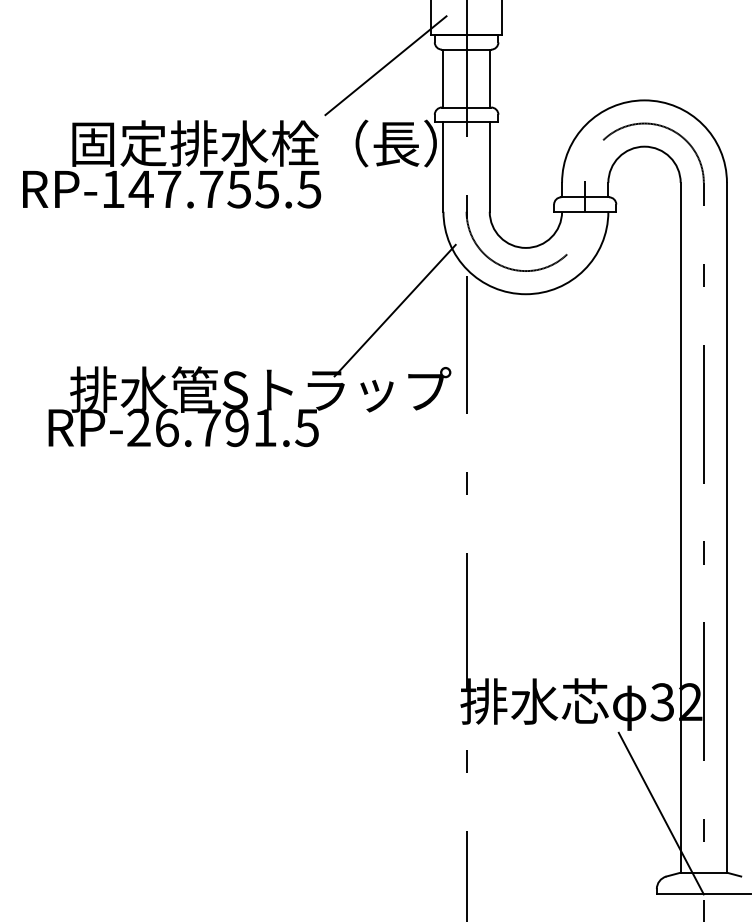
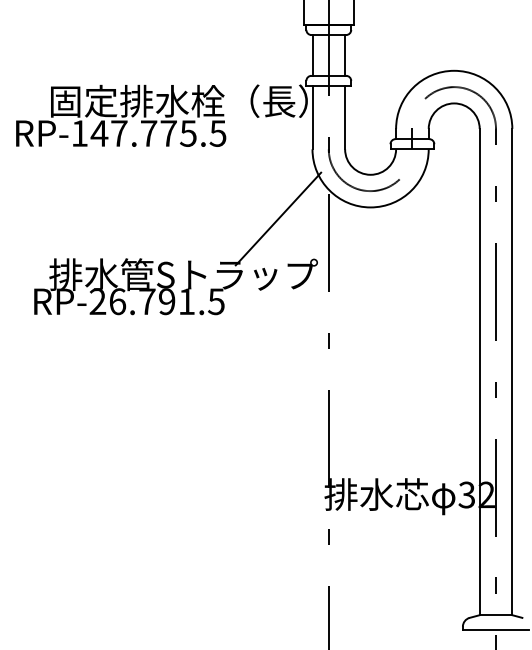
line: (385, 65) -> (271, 46), removed
text: (239, 189) -> (168, 133), RP-147.755.5 -> RP-147.775.5
line: (661, 813) -> (466, 573), removed

